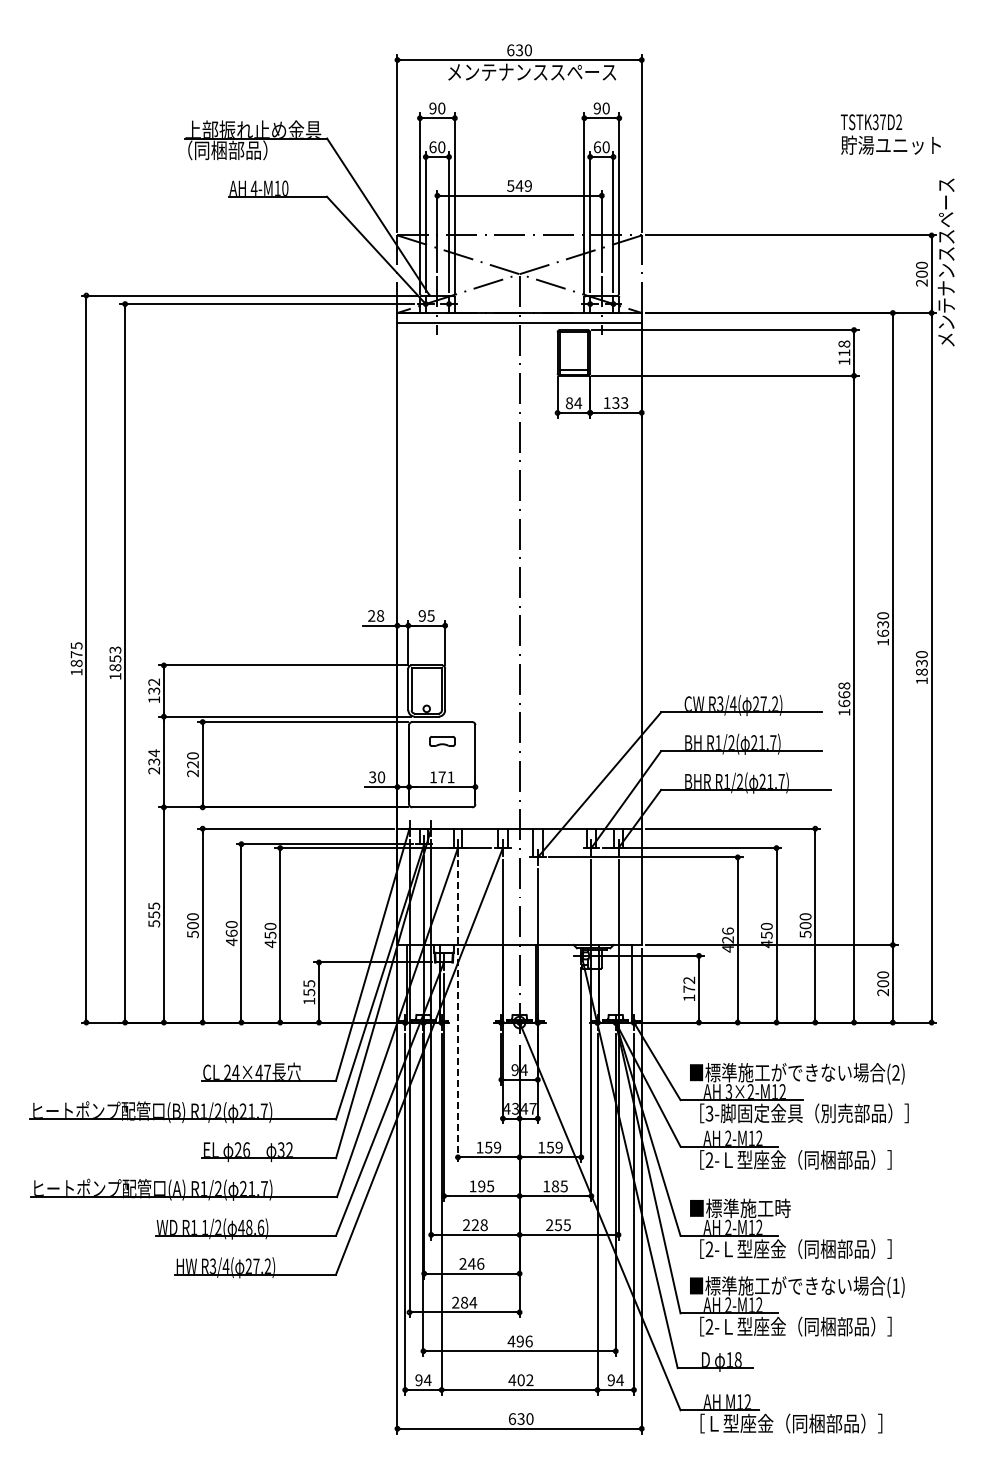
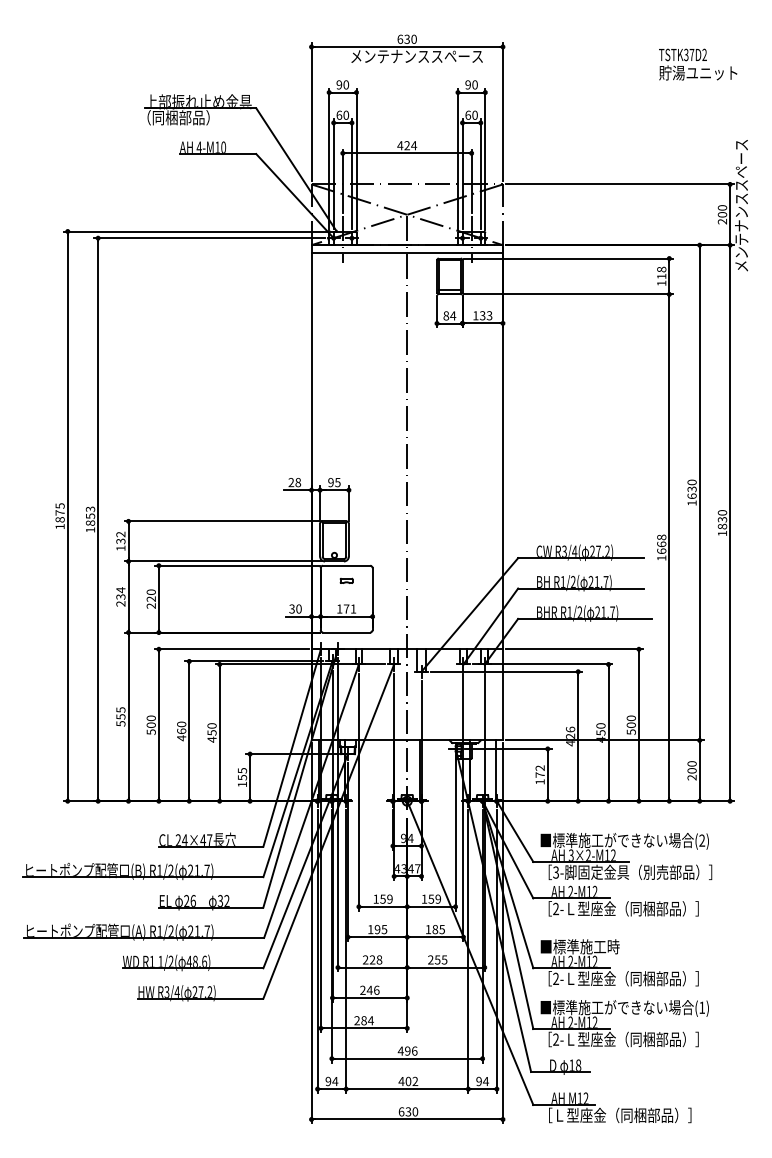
text: (890, 134) -> (697, 64), moved
text: (519, 185) -> (407, 145), 549 -> 424
part: (441, 741) -> (346, 580), size x0.62
line: (457, 1011) -> (358, 792), dashed -> solid

